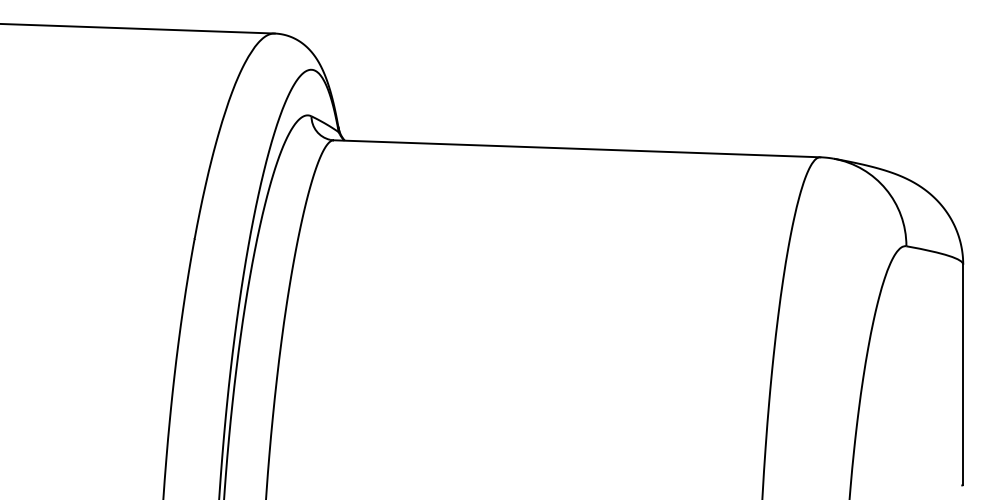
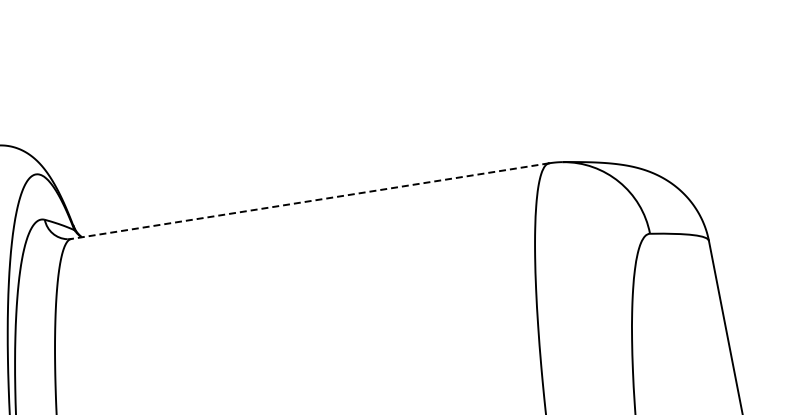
line: (576, 148) -> (309, 200), solid -> dashed

